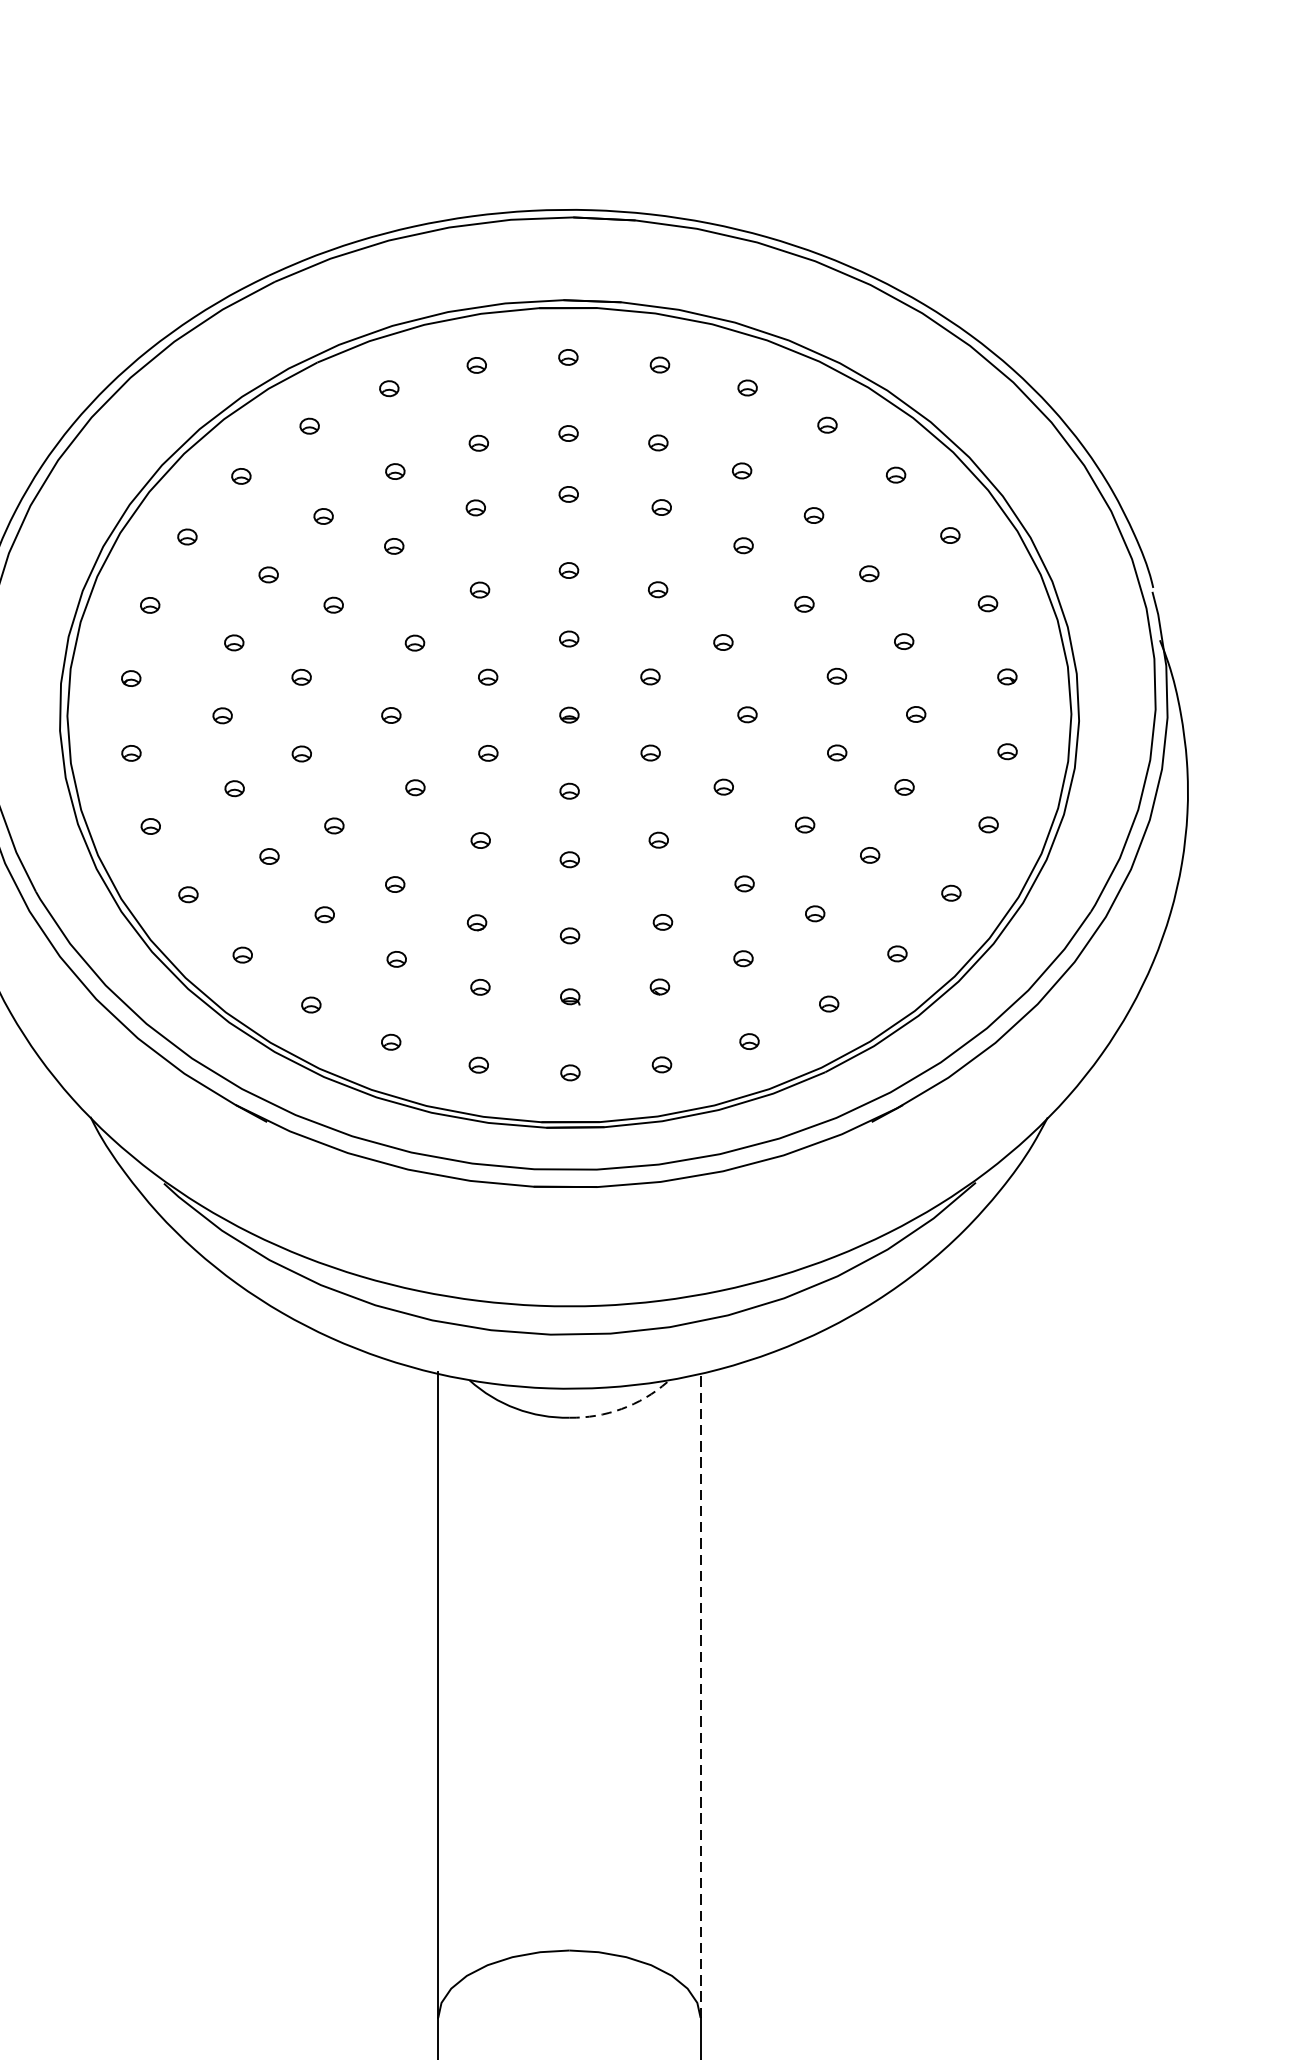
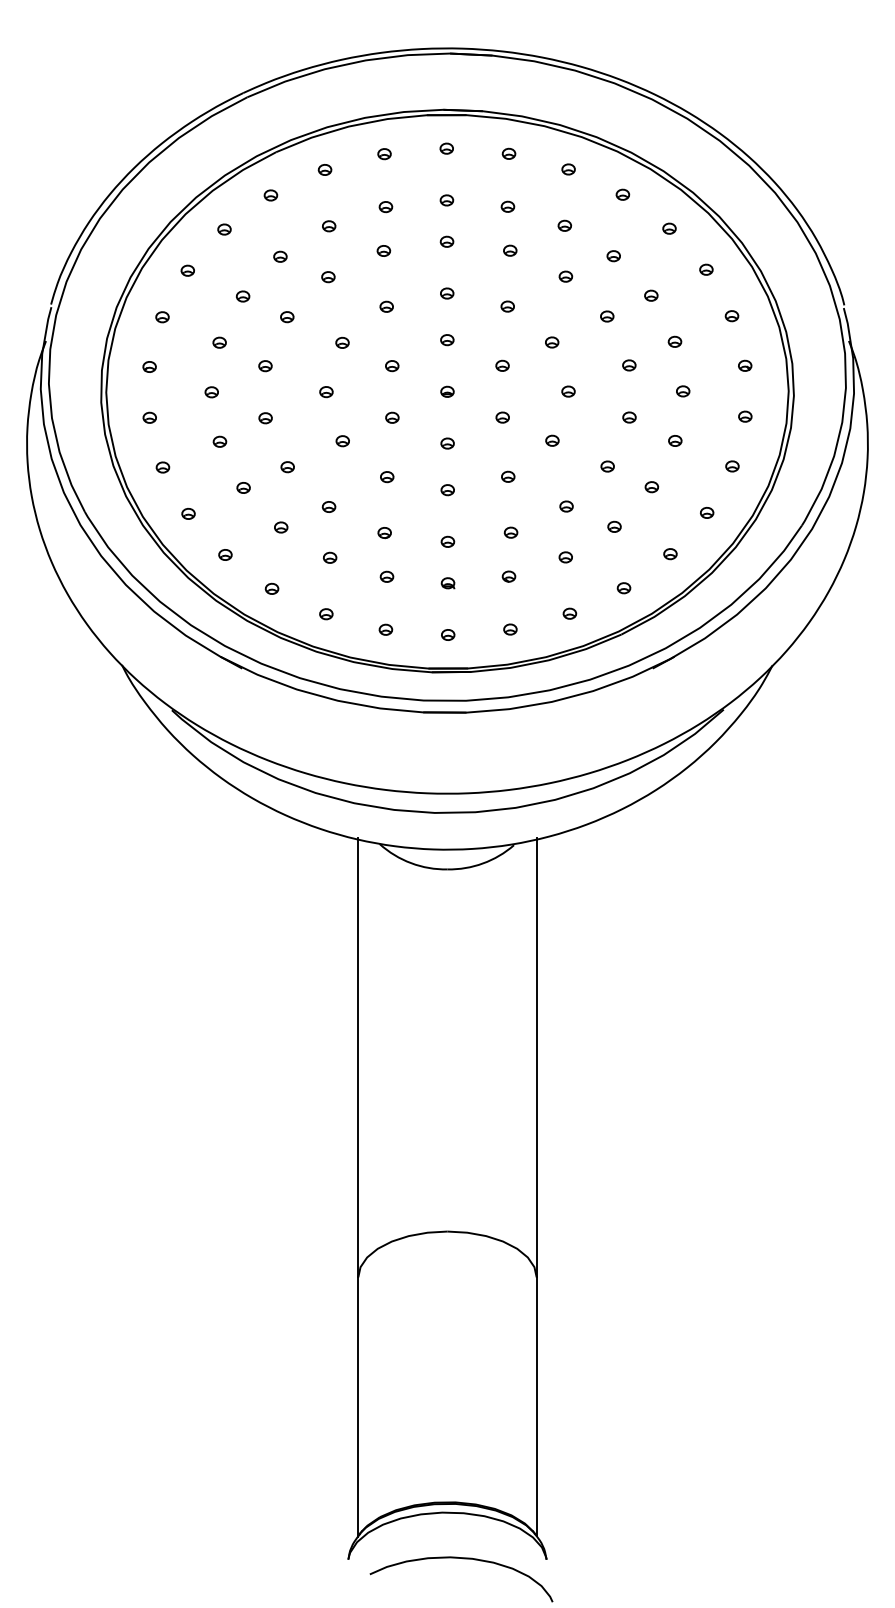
arc: (622, 1409) -> (483, 863), dashed -> solid
line: (700, 1694) -> (536, 1057), dashed -> solid

